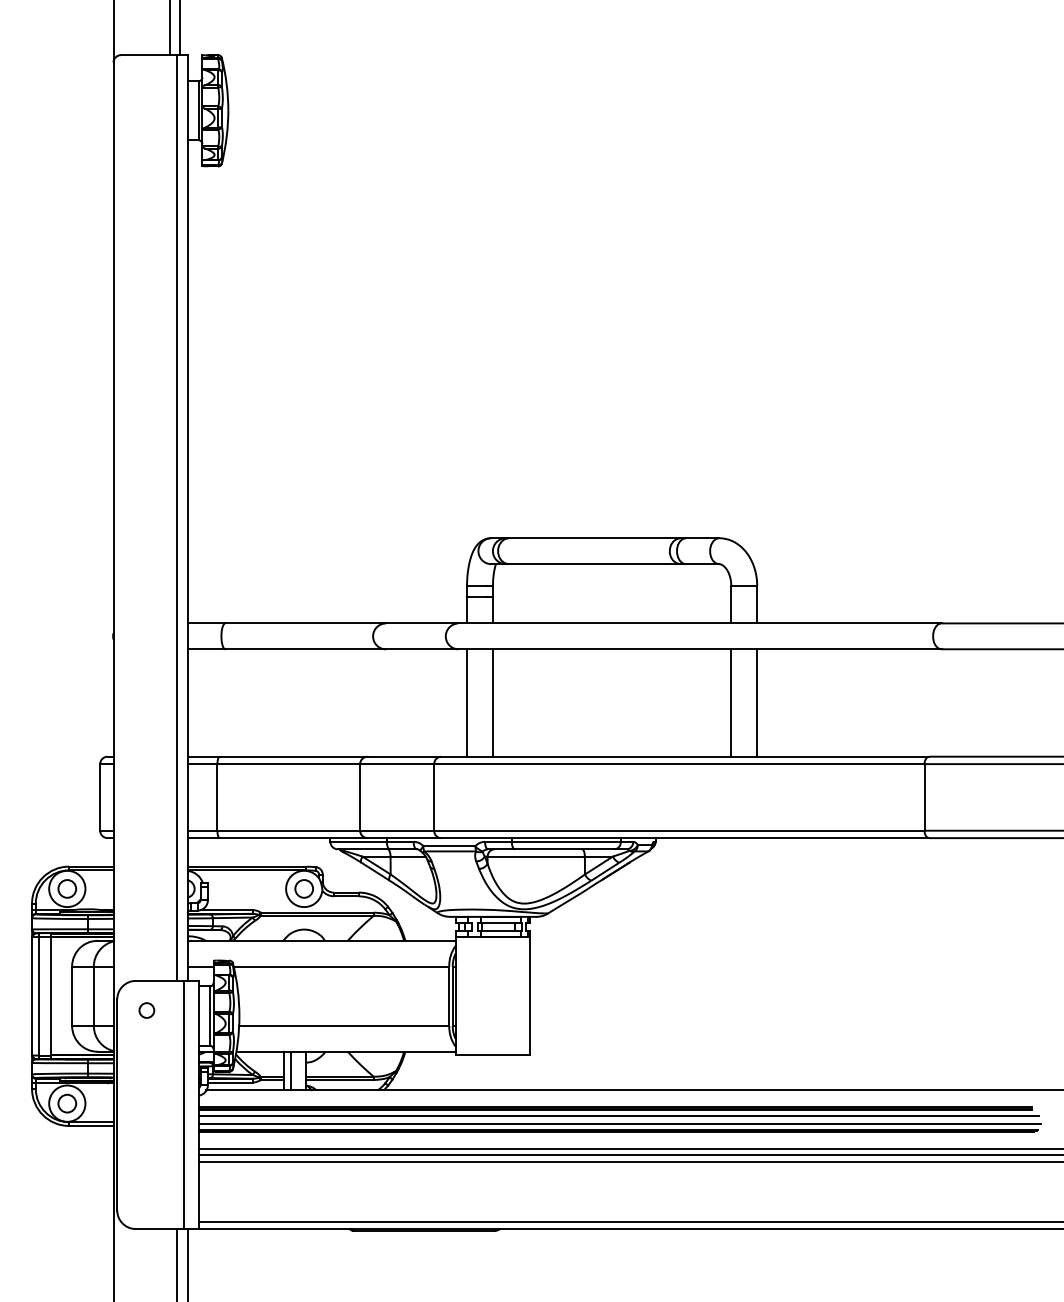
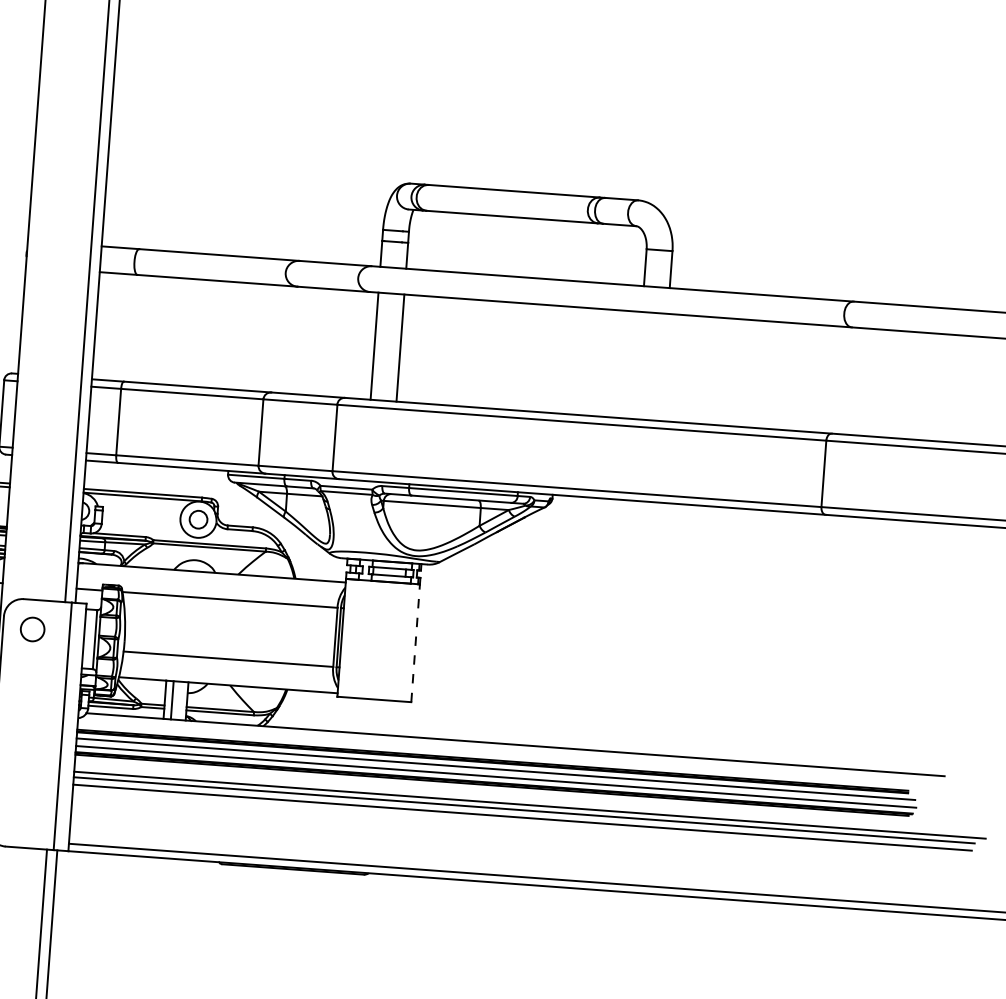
line: (731, 702) -> (638, 365), removed
line: (757, 702) -> (664, 366), removed
line: (529, 995) -> (415, 642), solid -> dashed
circle: (146, 1010) -> (32, 629), size x1.6

